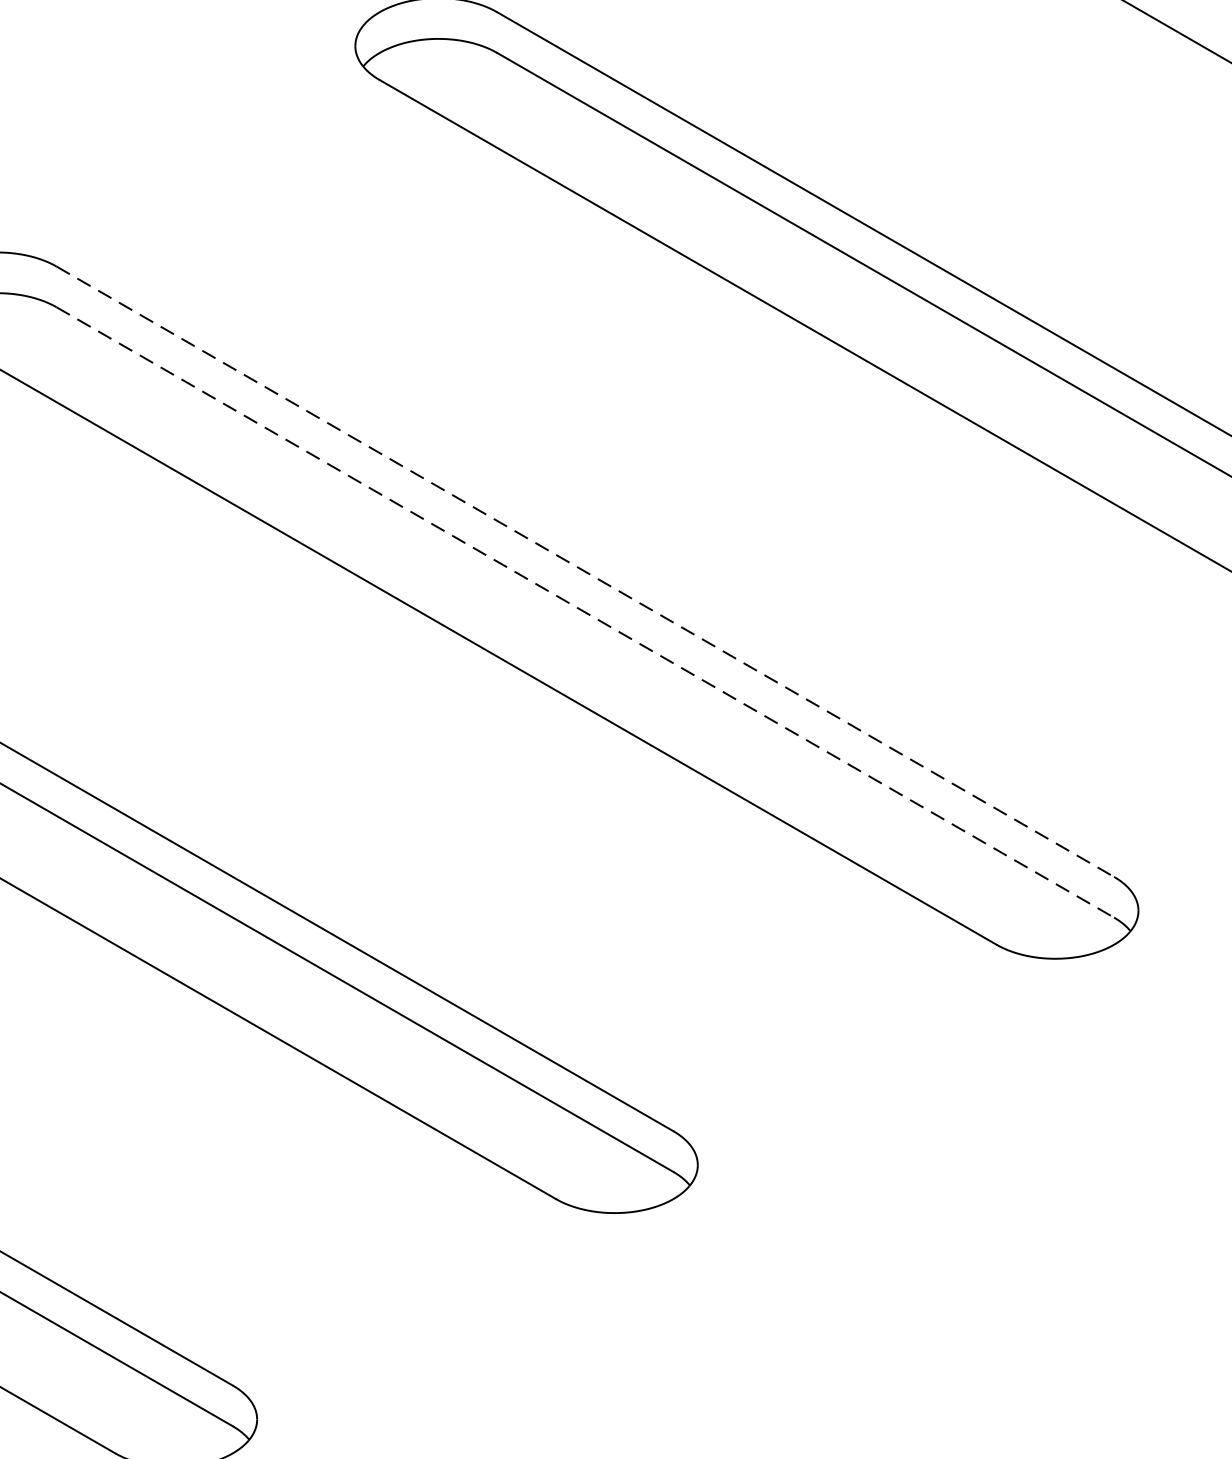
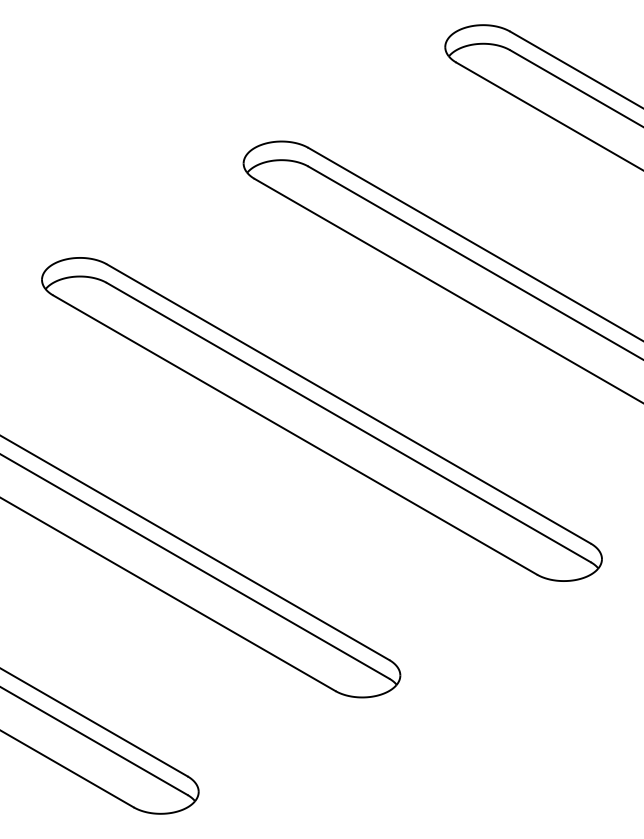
line: (586, 572) -> (349, 404), dashed -> solid
line: (586, 612) -> (349, 422), dashed -> solid

